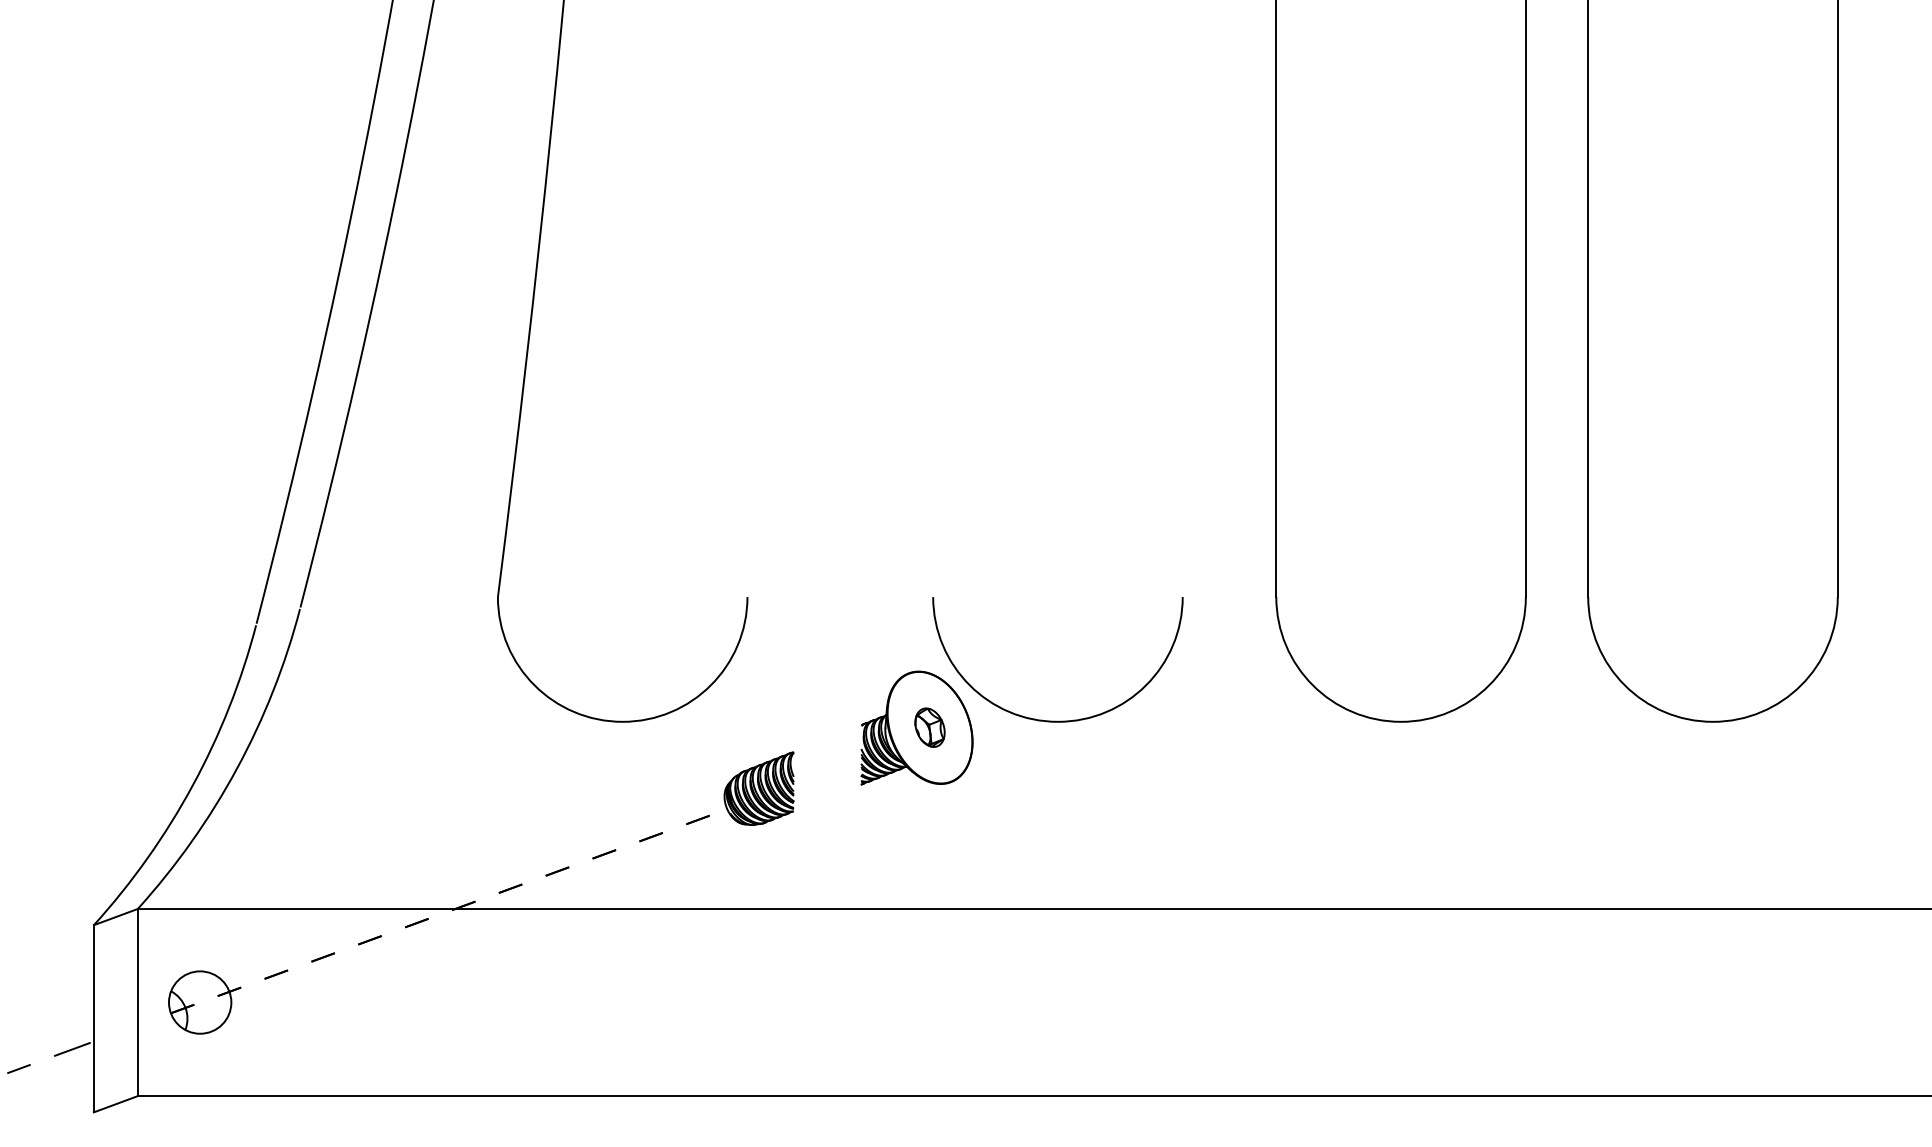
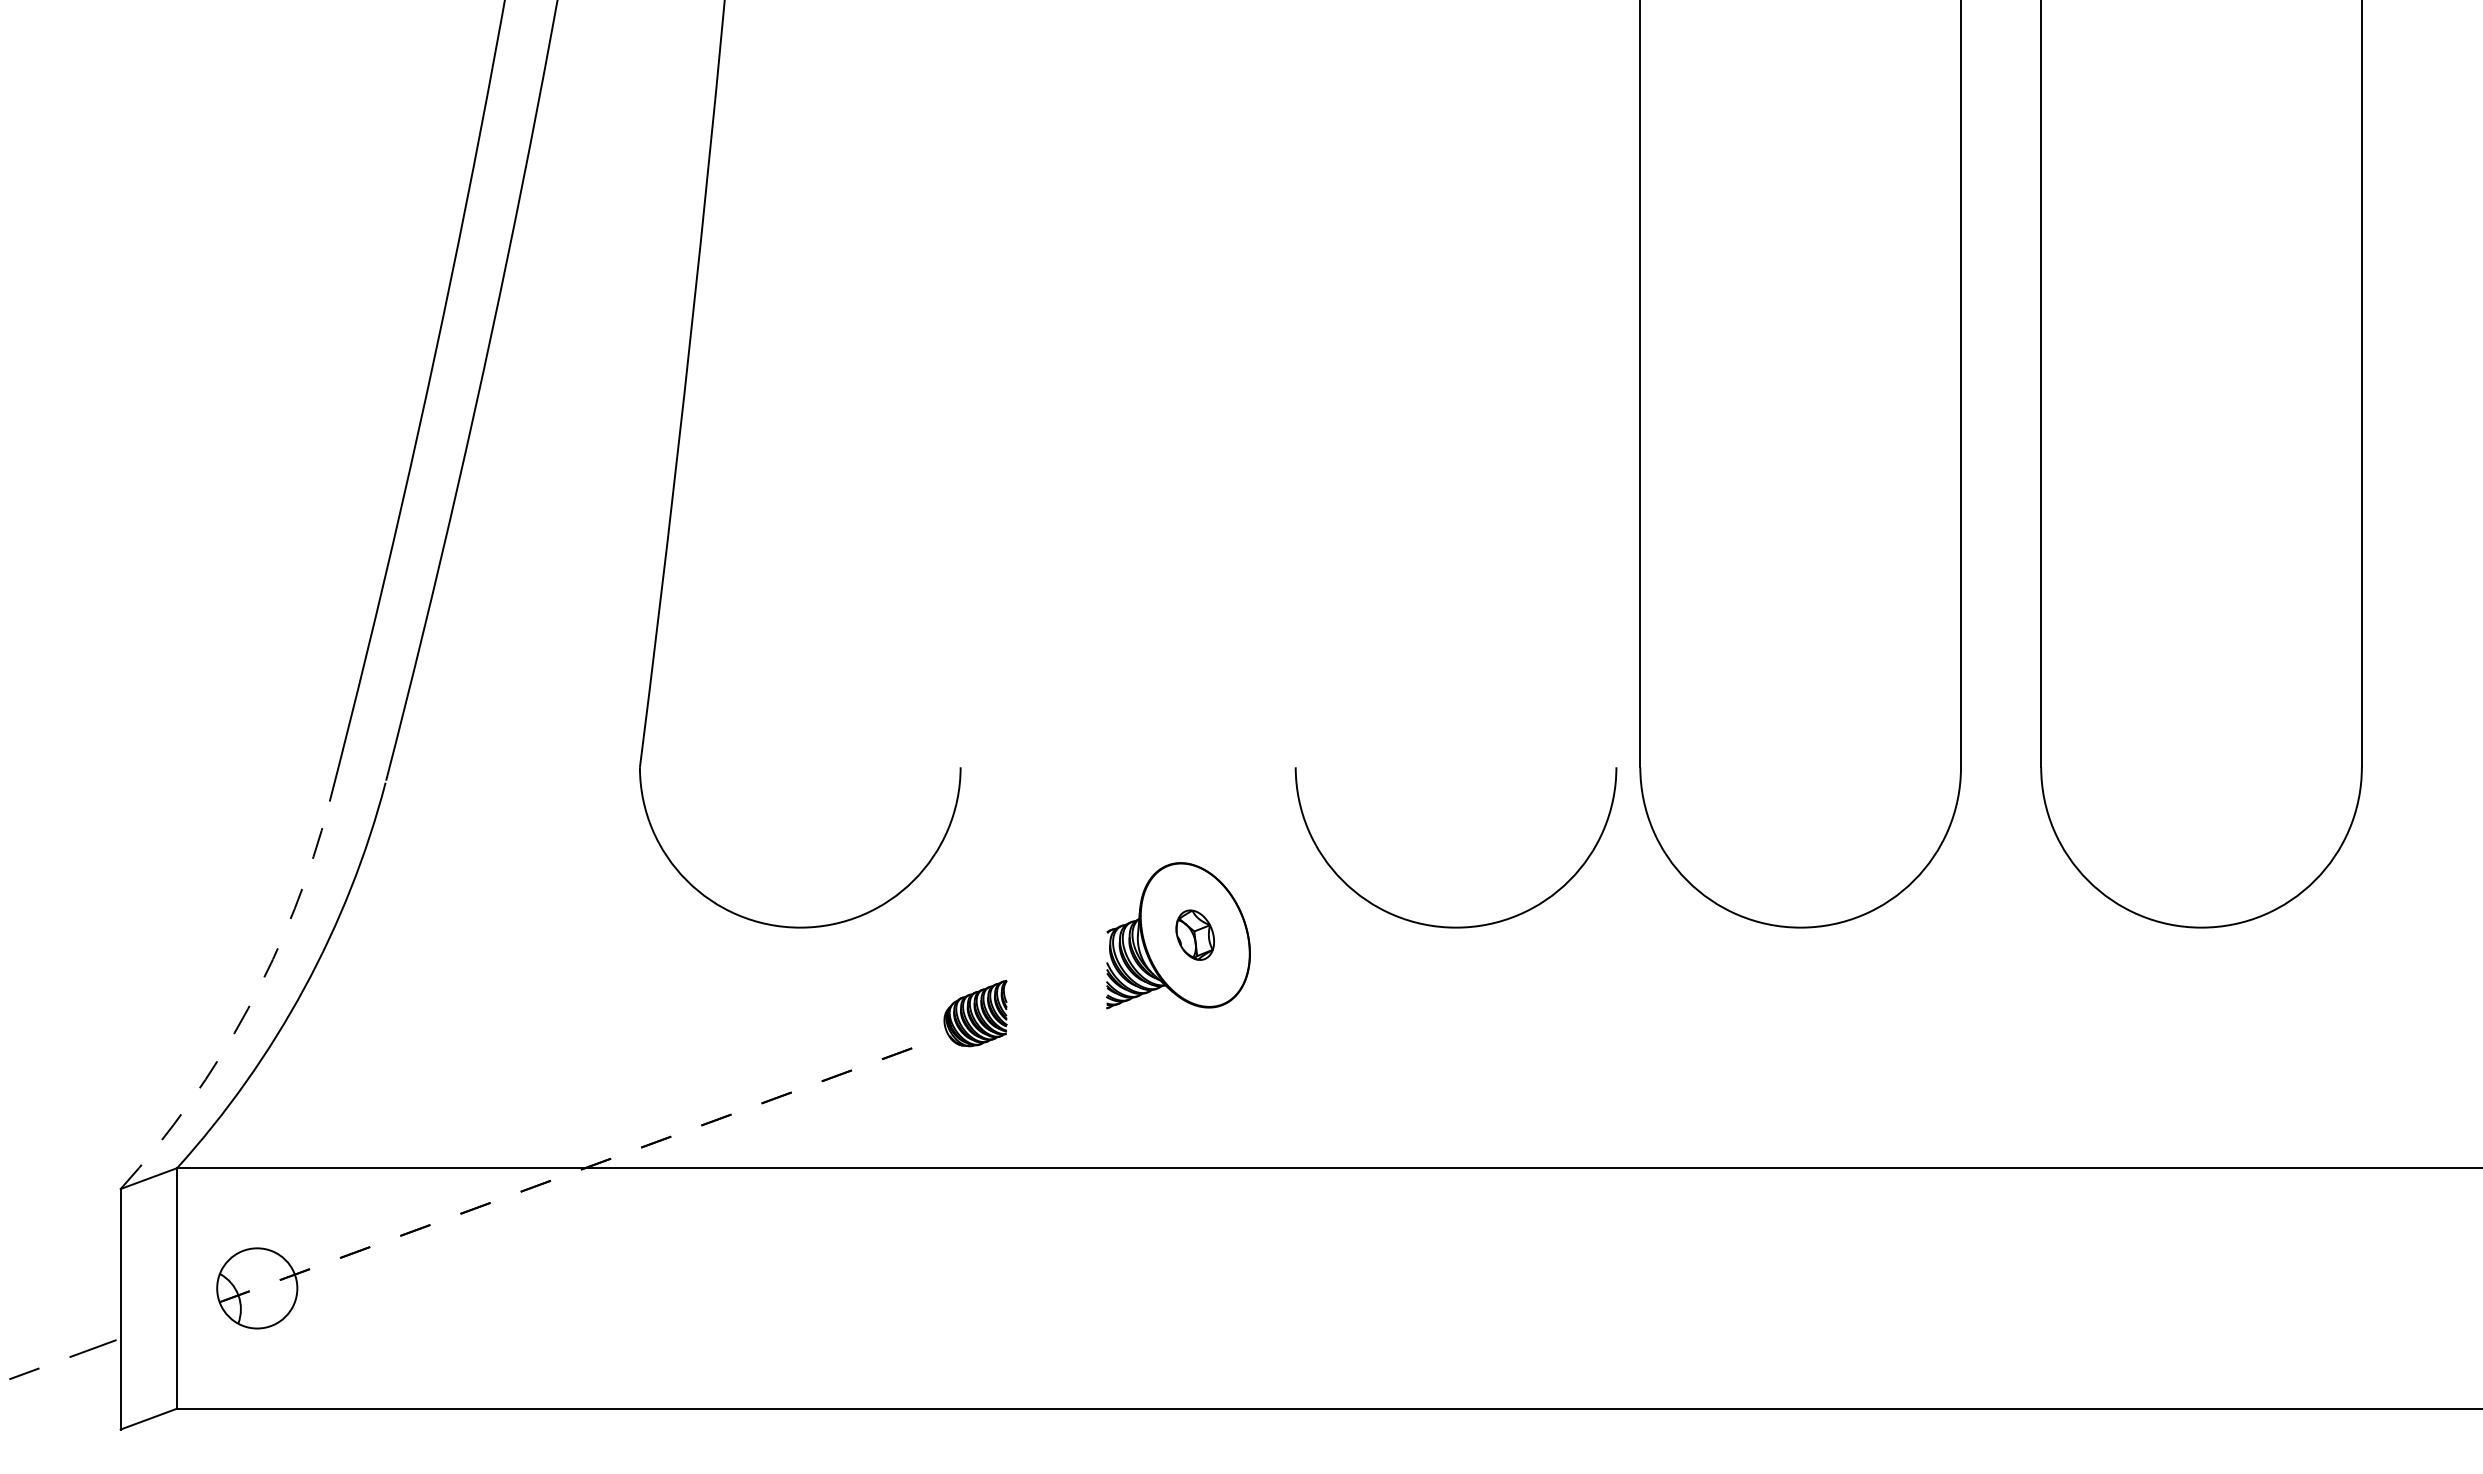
arc: (1057, 720) -> (1455, 925), moved
arc: (193, 785) -> (248, 1009), solid -> dashed
part: (758, 788) -> (974, 1013), size x0.7

